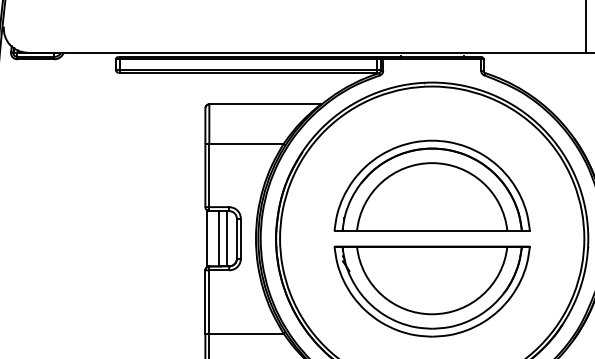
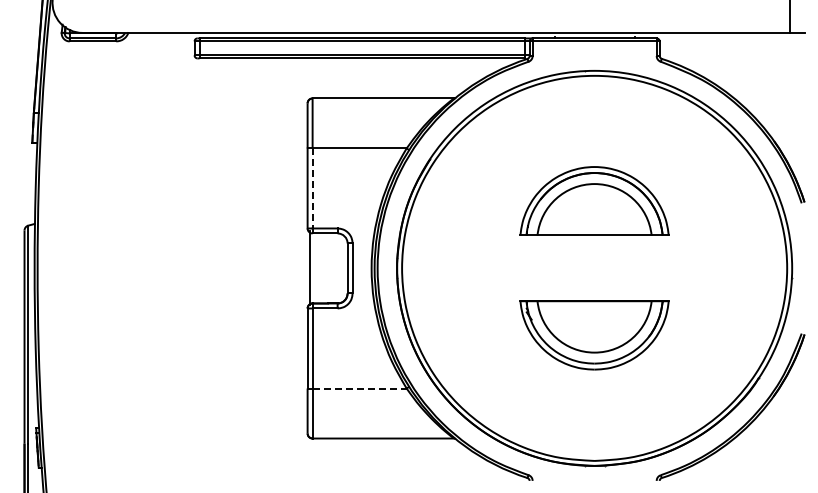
line: (209, 175) -> (312, 188), solid -> dashed
part: (432, 185) -> (594, 200), size x0.6
line: (218, 238) -> (324, 268), removed
line: (226, 238) -> (334, 268), removed
part: (432, 291) -> (594, 335), size x0.6
line: (247, 333) -> (360, 388), solid -> dashed

